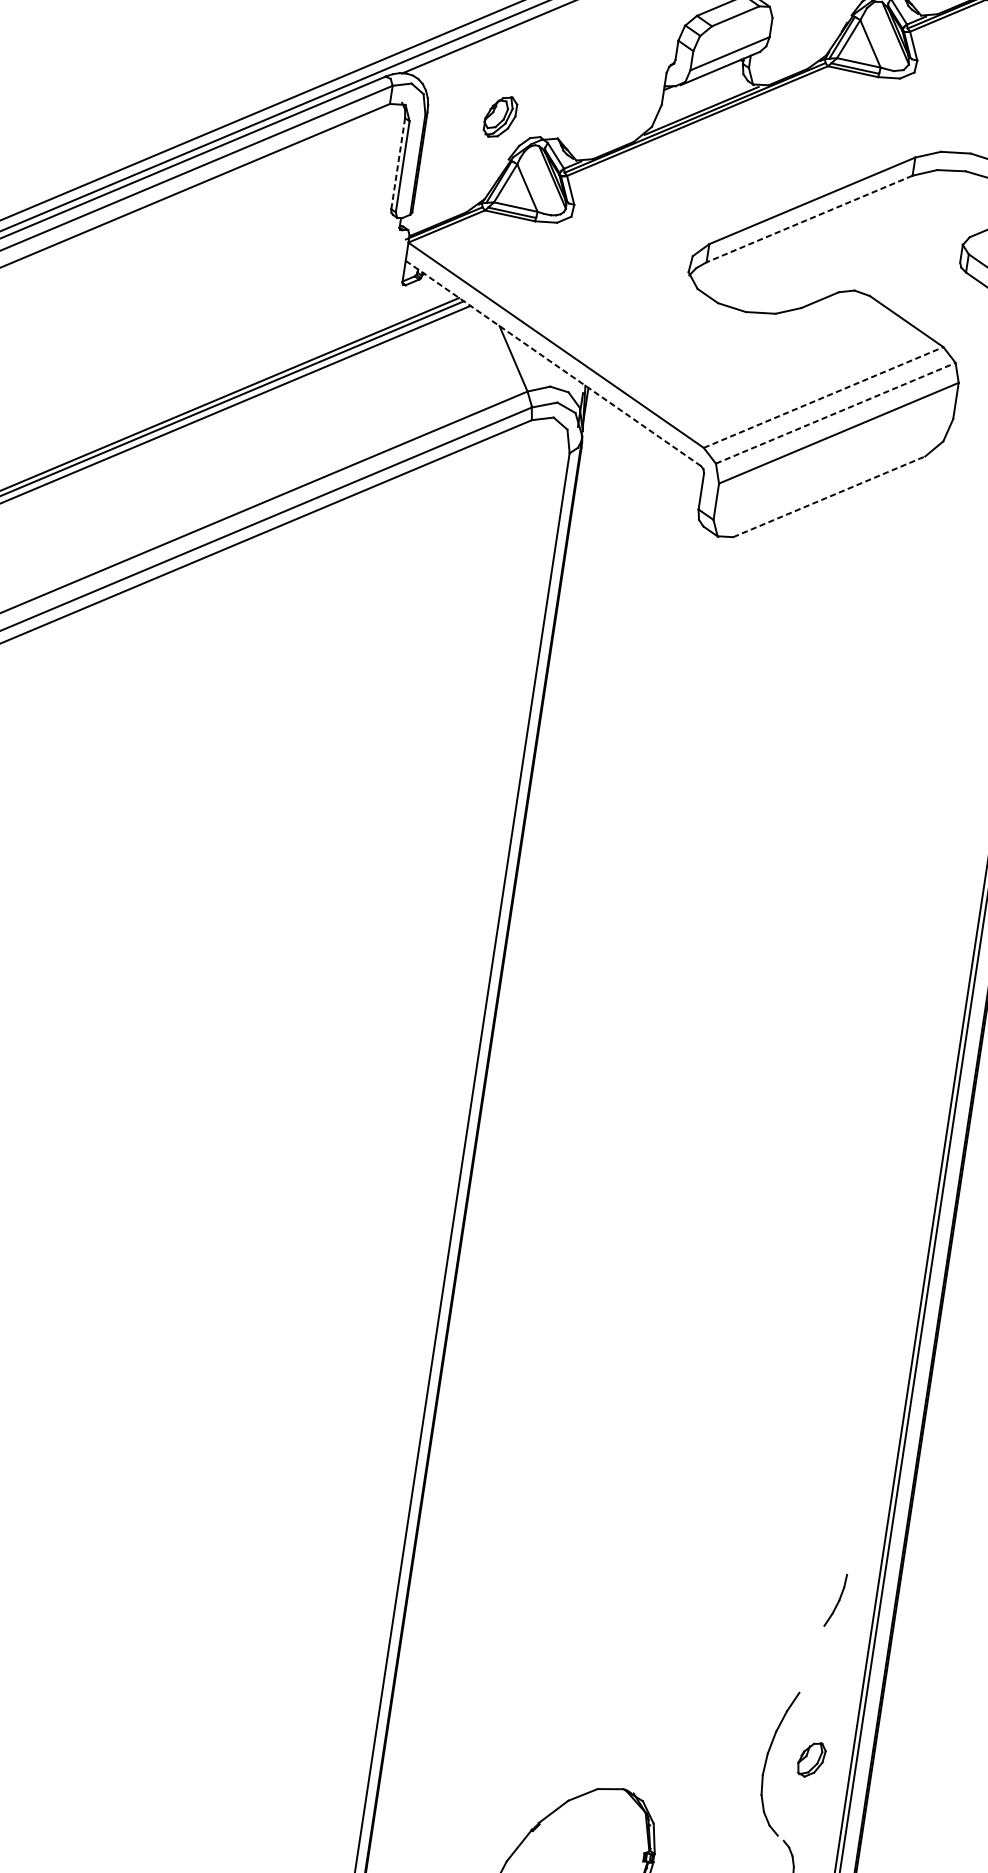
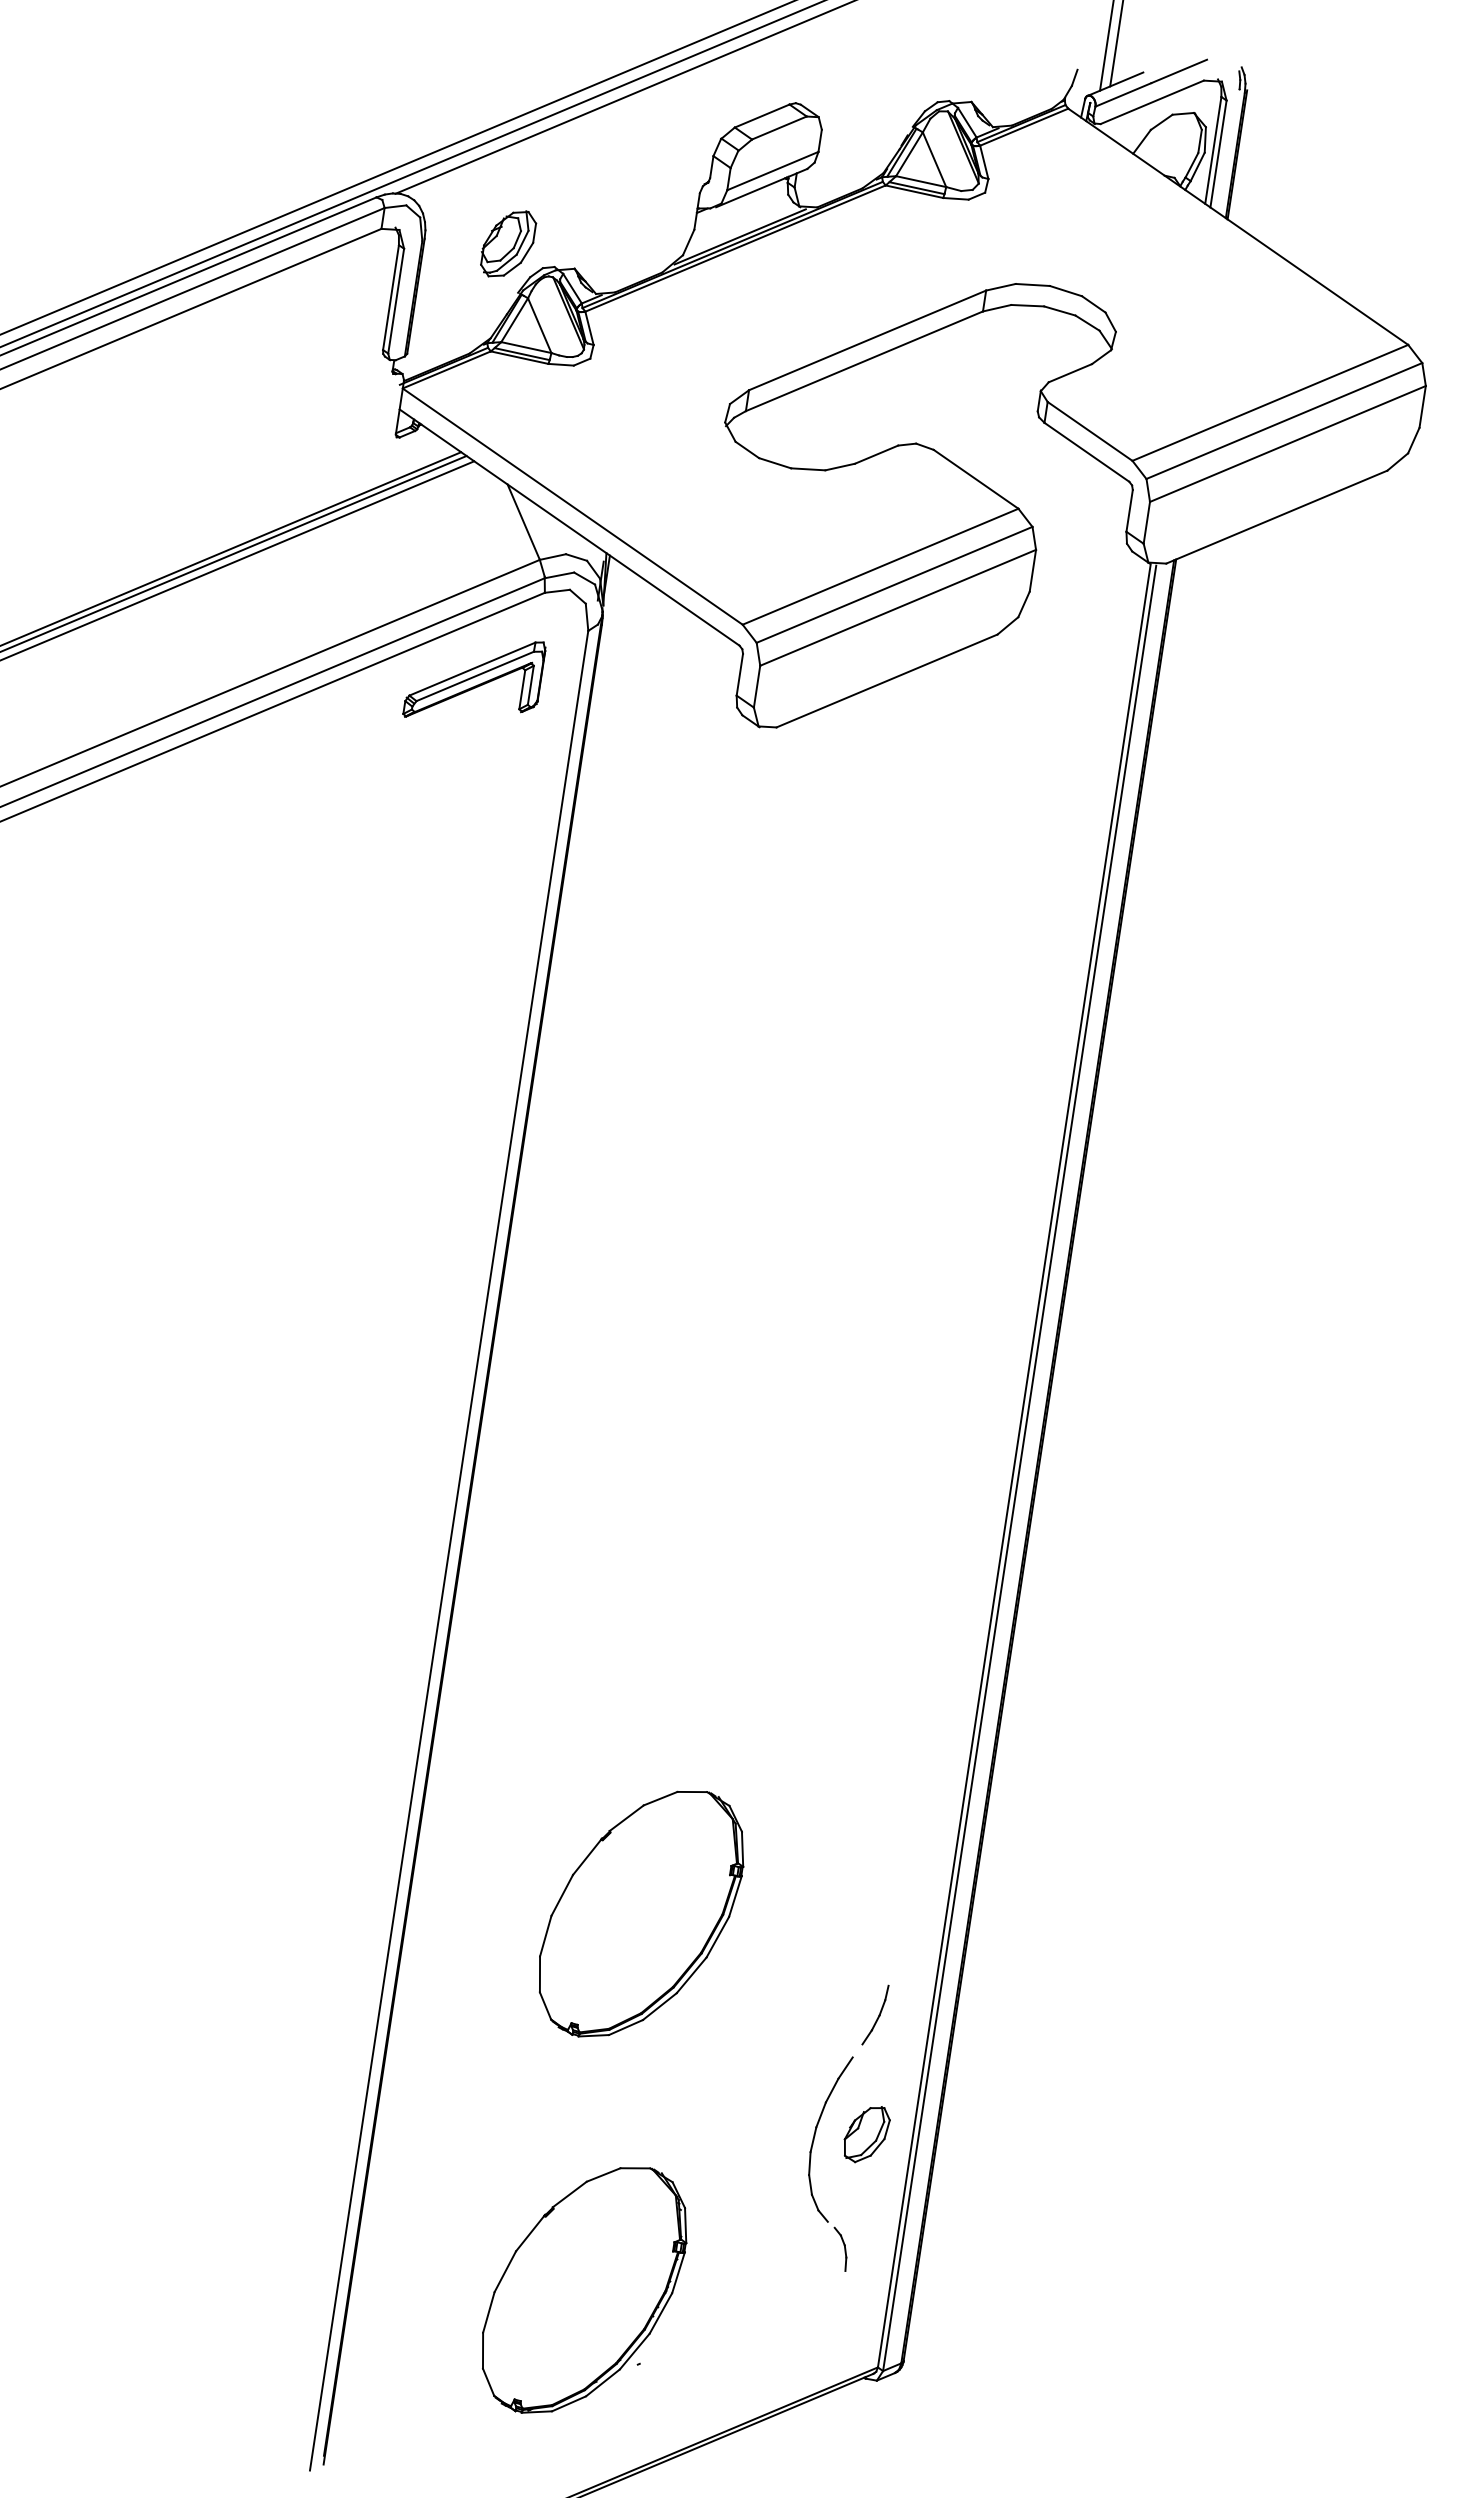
part: (500, 116) -> (508, 243), size x1.43
line: (398, 163) -> (391, 297), dashed -> solid
line: (809, 219) -> (864, 361), dashed -> solid
line: (553, 363) -> (569, 527), dashed -> solid
line: (823, 397) -> (880, 566), dashed -> solid
line: (835, 412) -> (894, 584), dashed -> solid
part: (470, 495) -> (474, 679), added
line: (829, 496) -> (887, 680), dashed -> solid
part: (615, 1567) -> (641, 1913), added
part: (835, 1599) -> (875, 2014), moved
part: (811, 1759) -> (866, 2134), size x1.43

